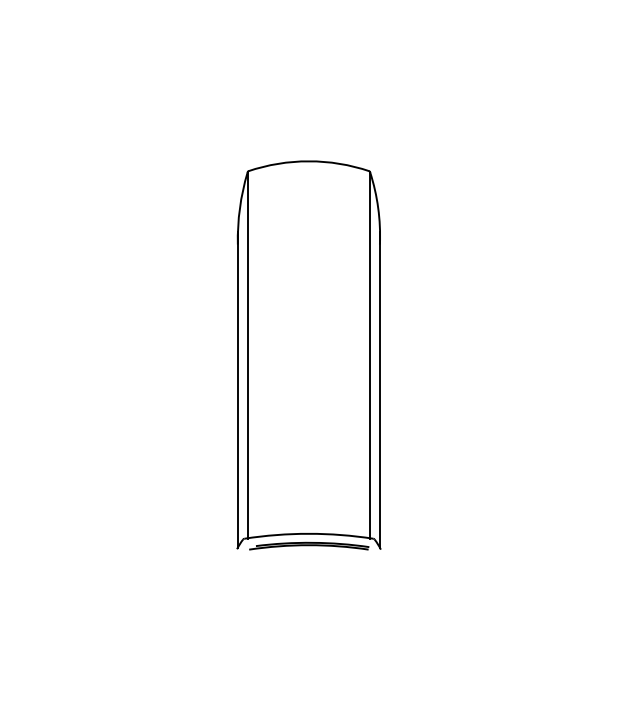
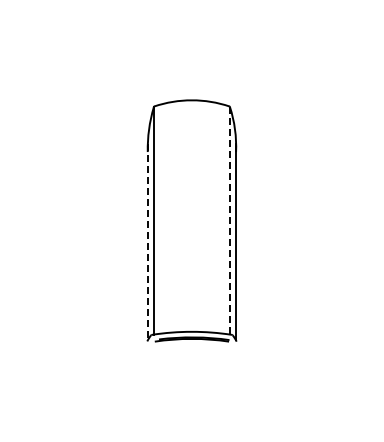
line: (370, 356) -> (230, 221), solid -> dashed
line: (237, 390) -> (147, 242), solid -> dashed

